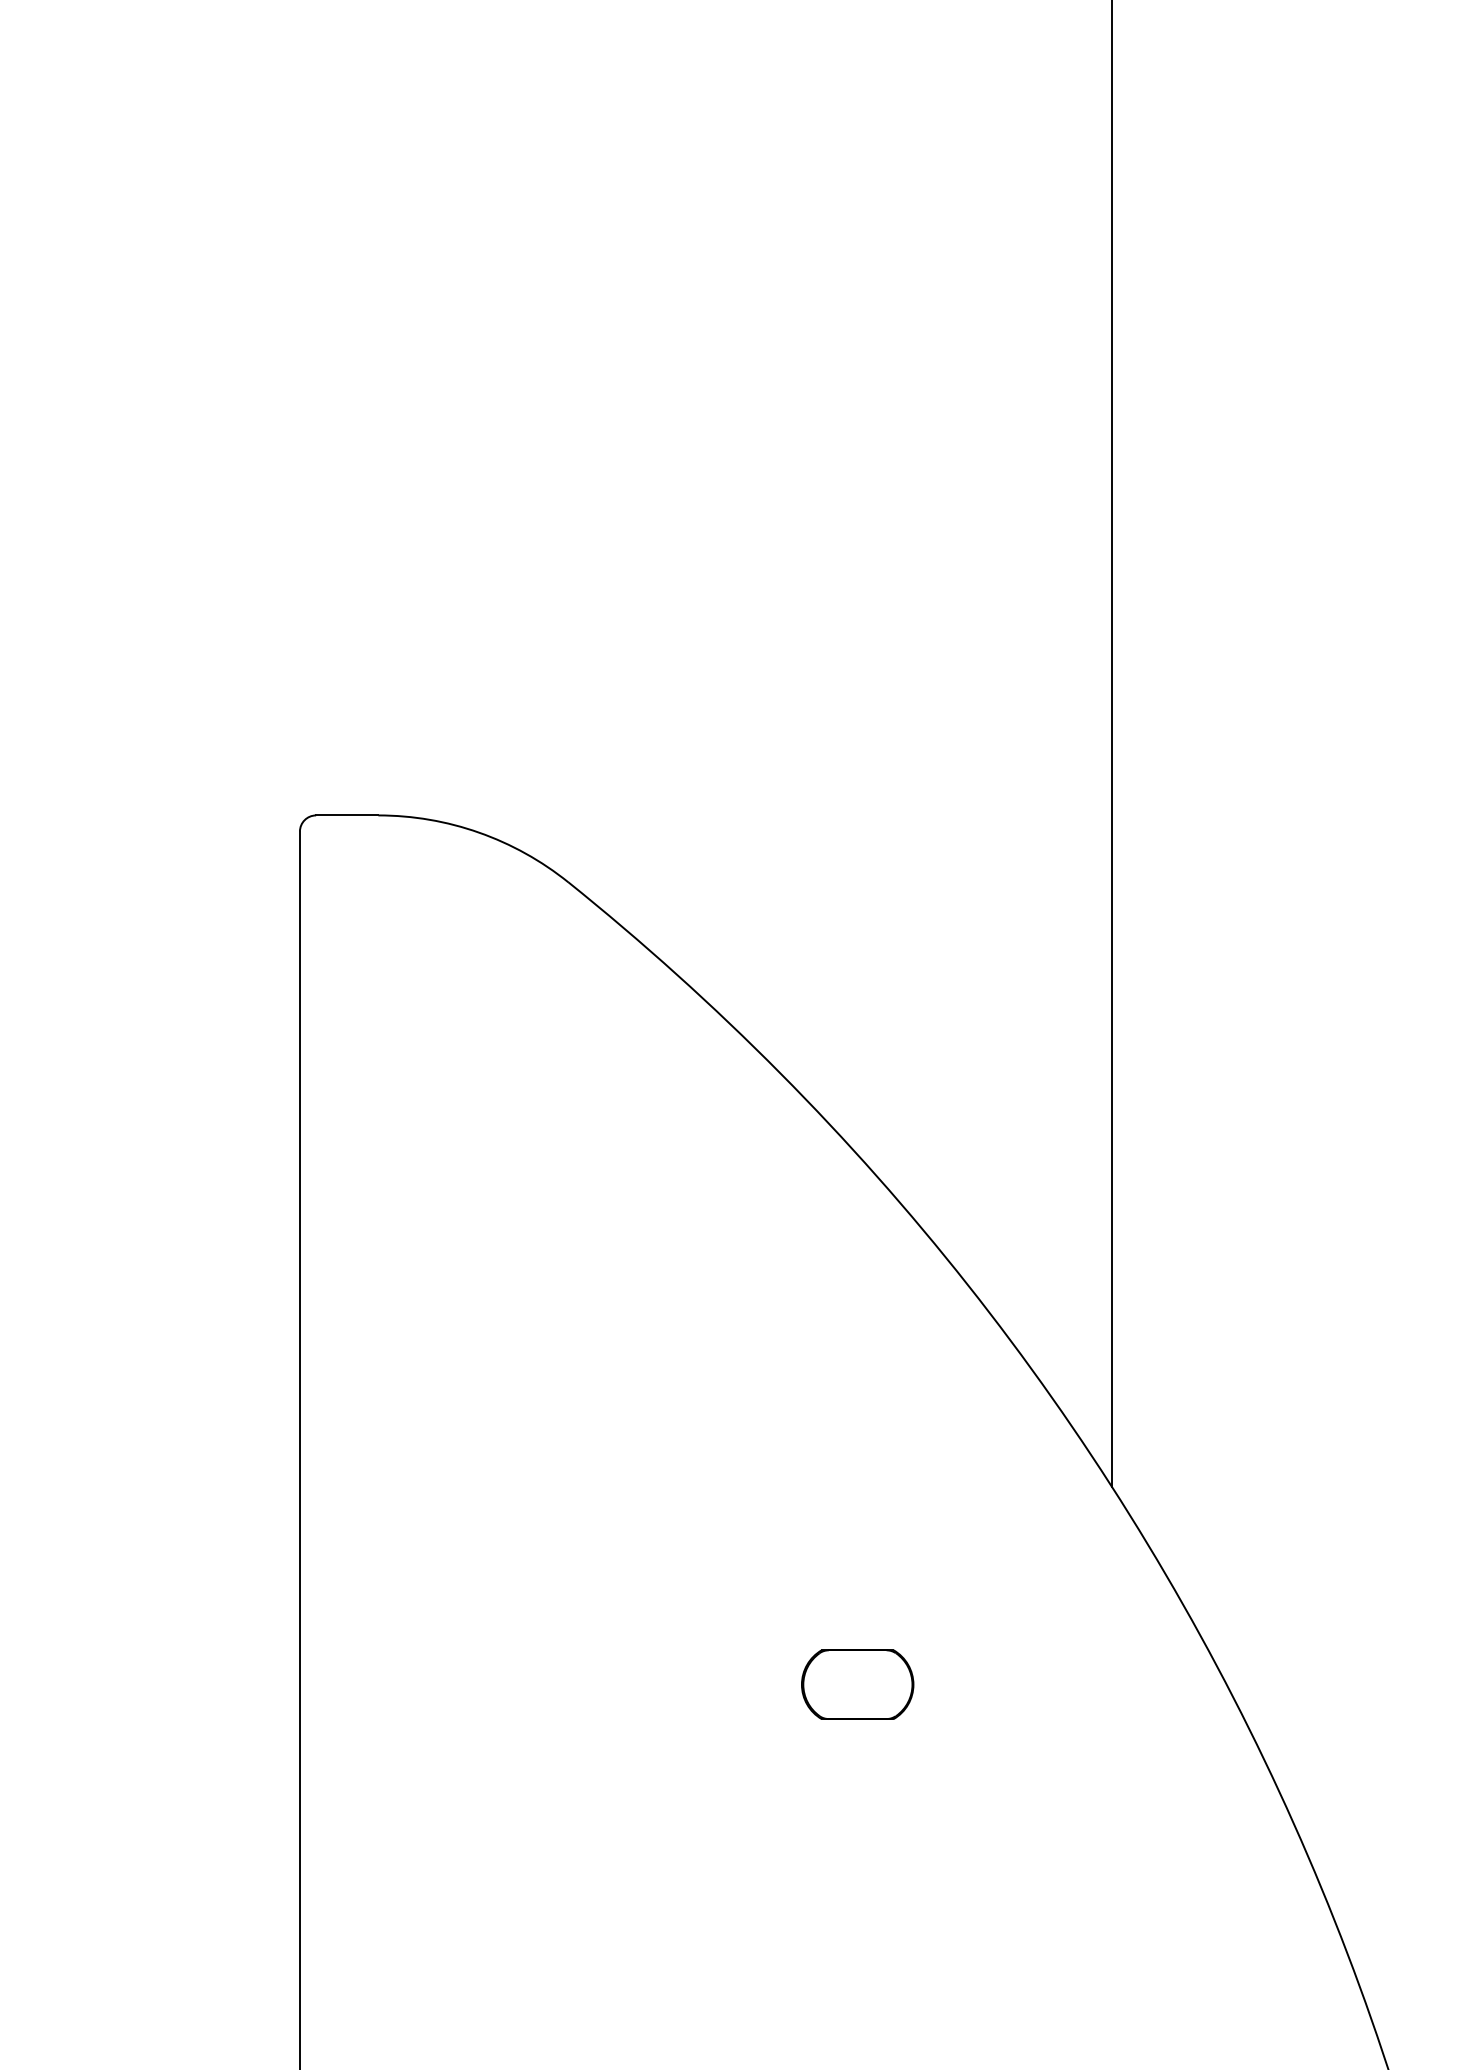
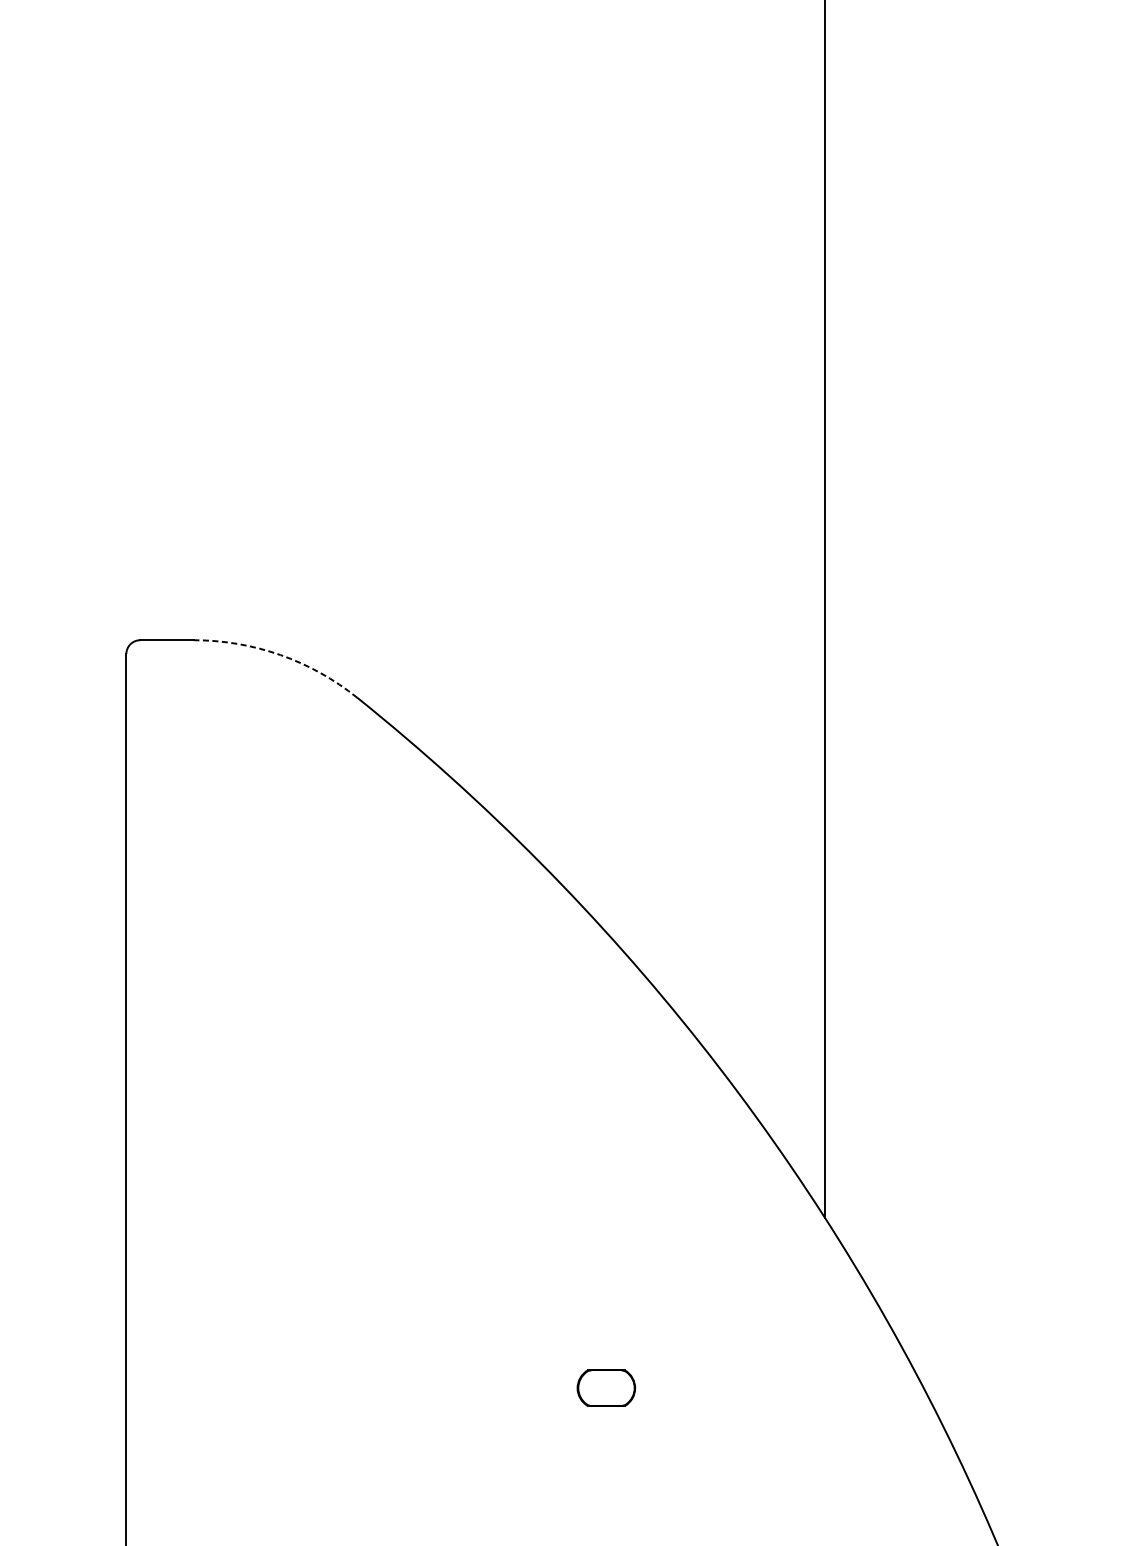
arc: (479, 832) -> (280, 654), solid -> dashed
part: (857, 1684) -> (606, 1388), size x0.6

